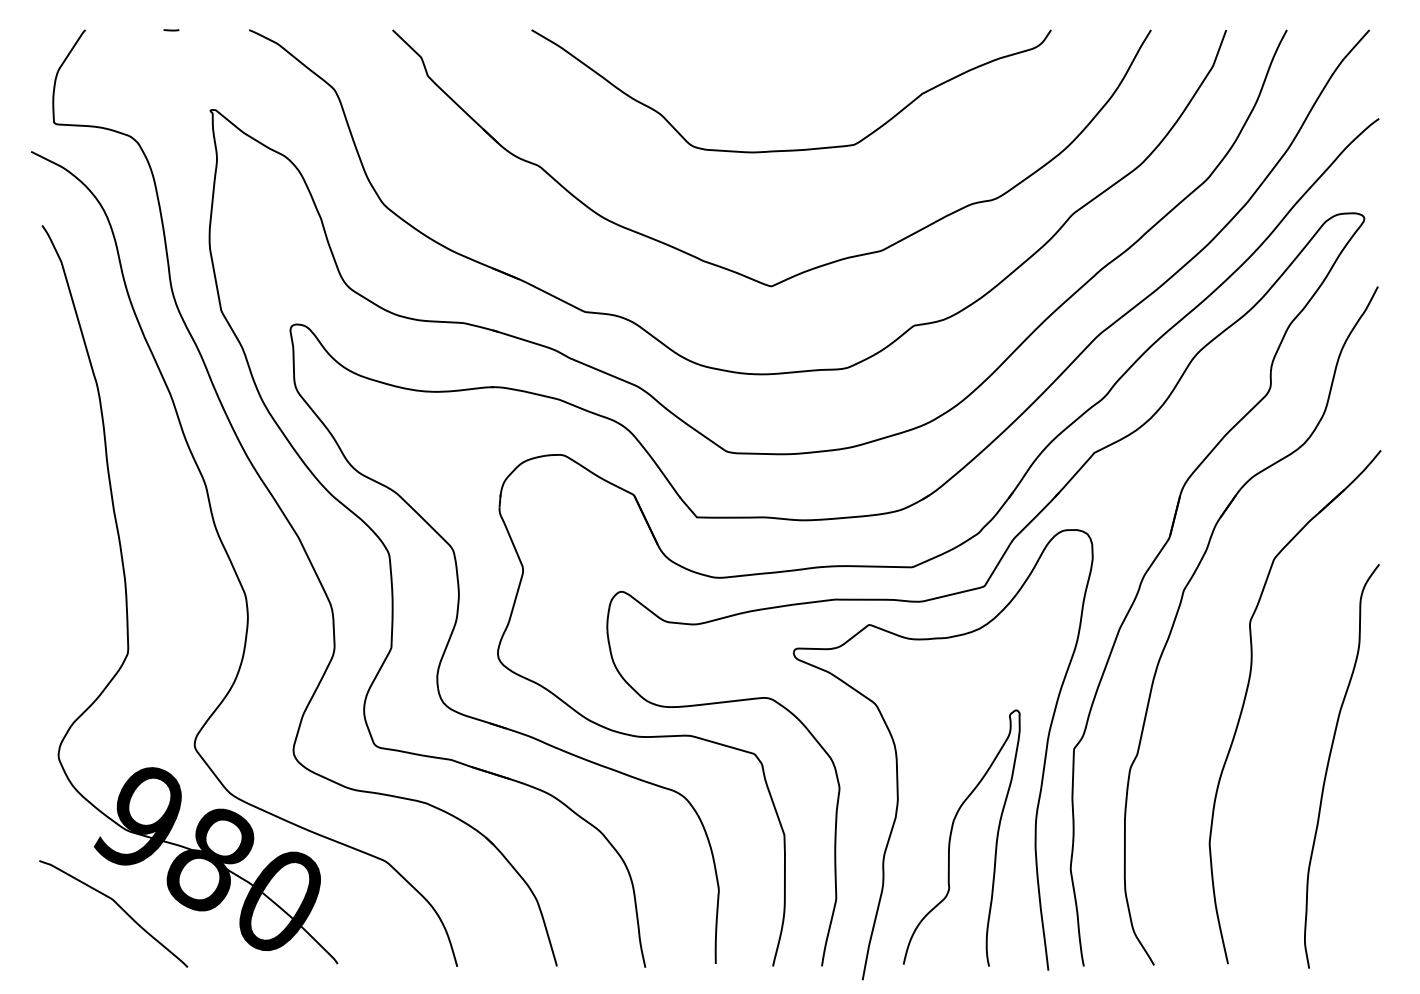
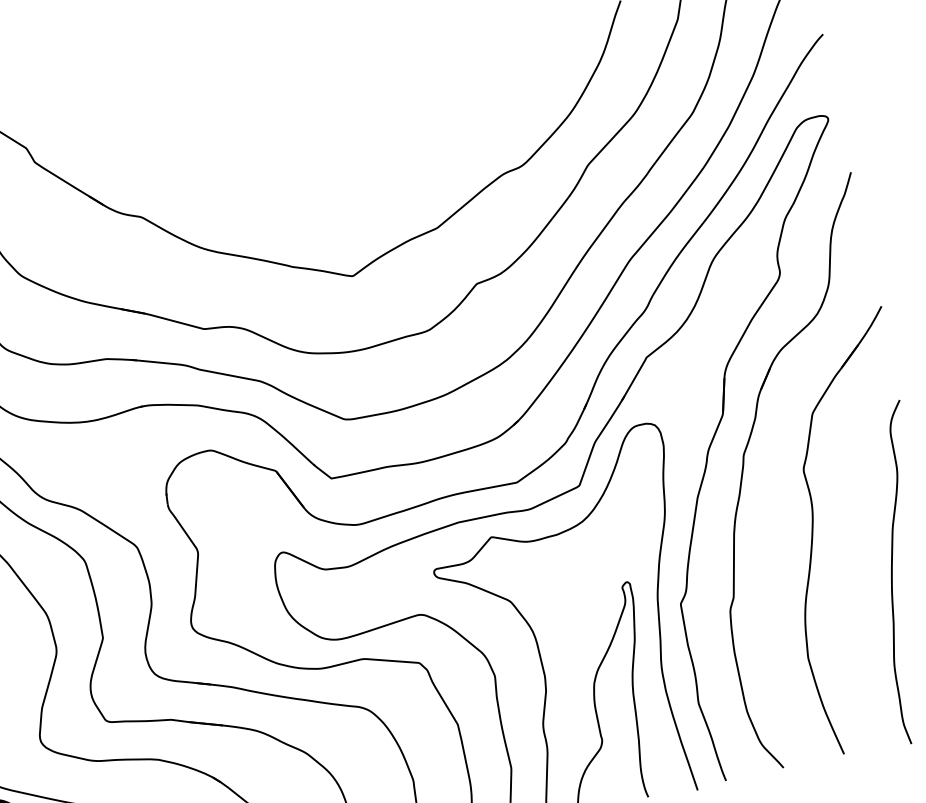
curve: (791, 149) -> (345, 160), removed

